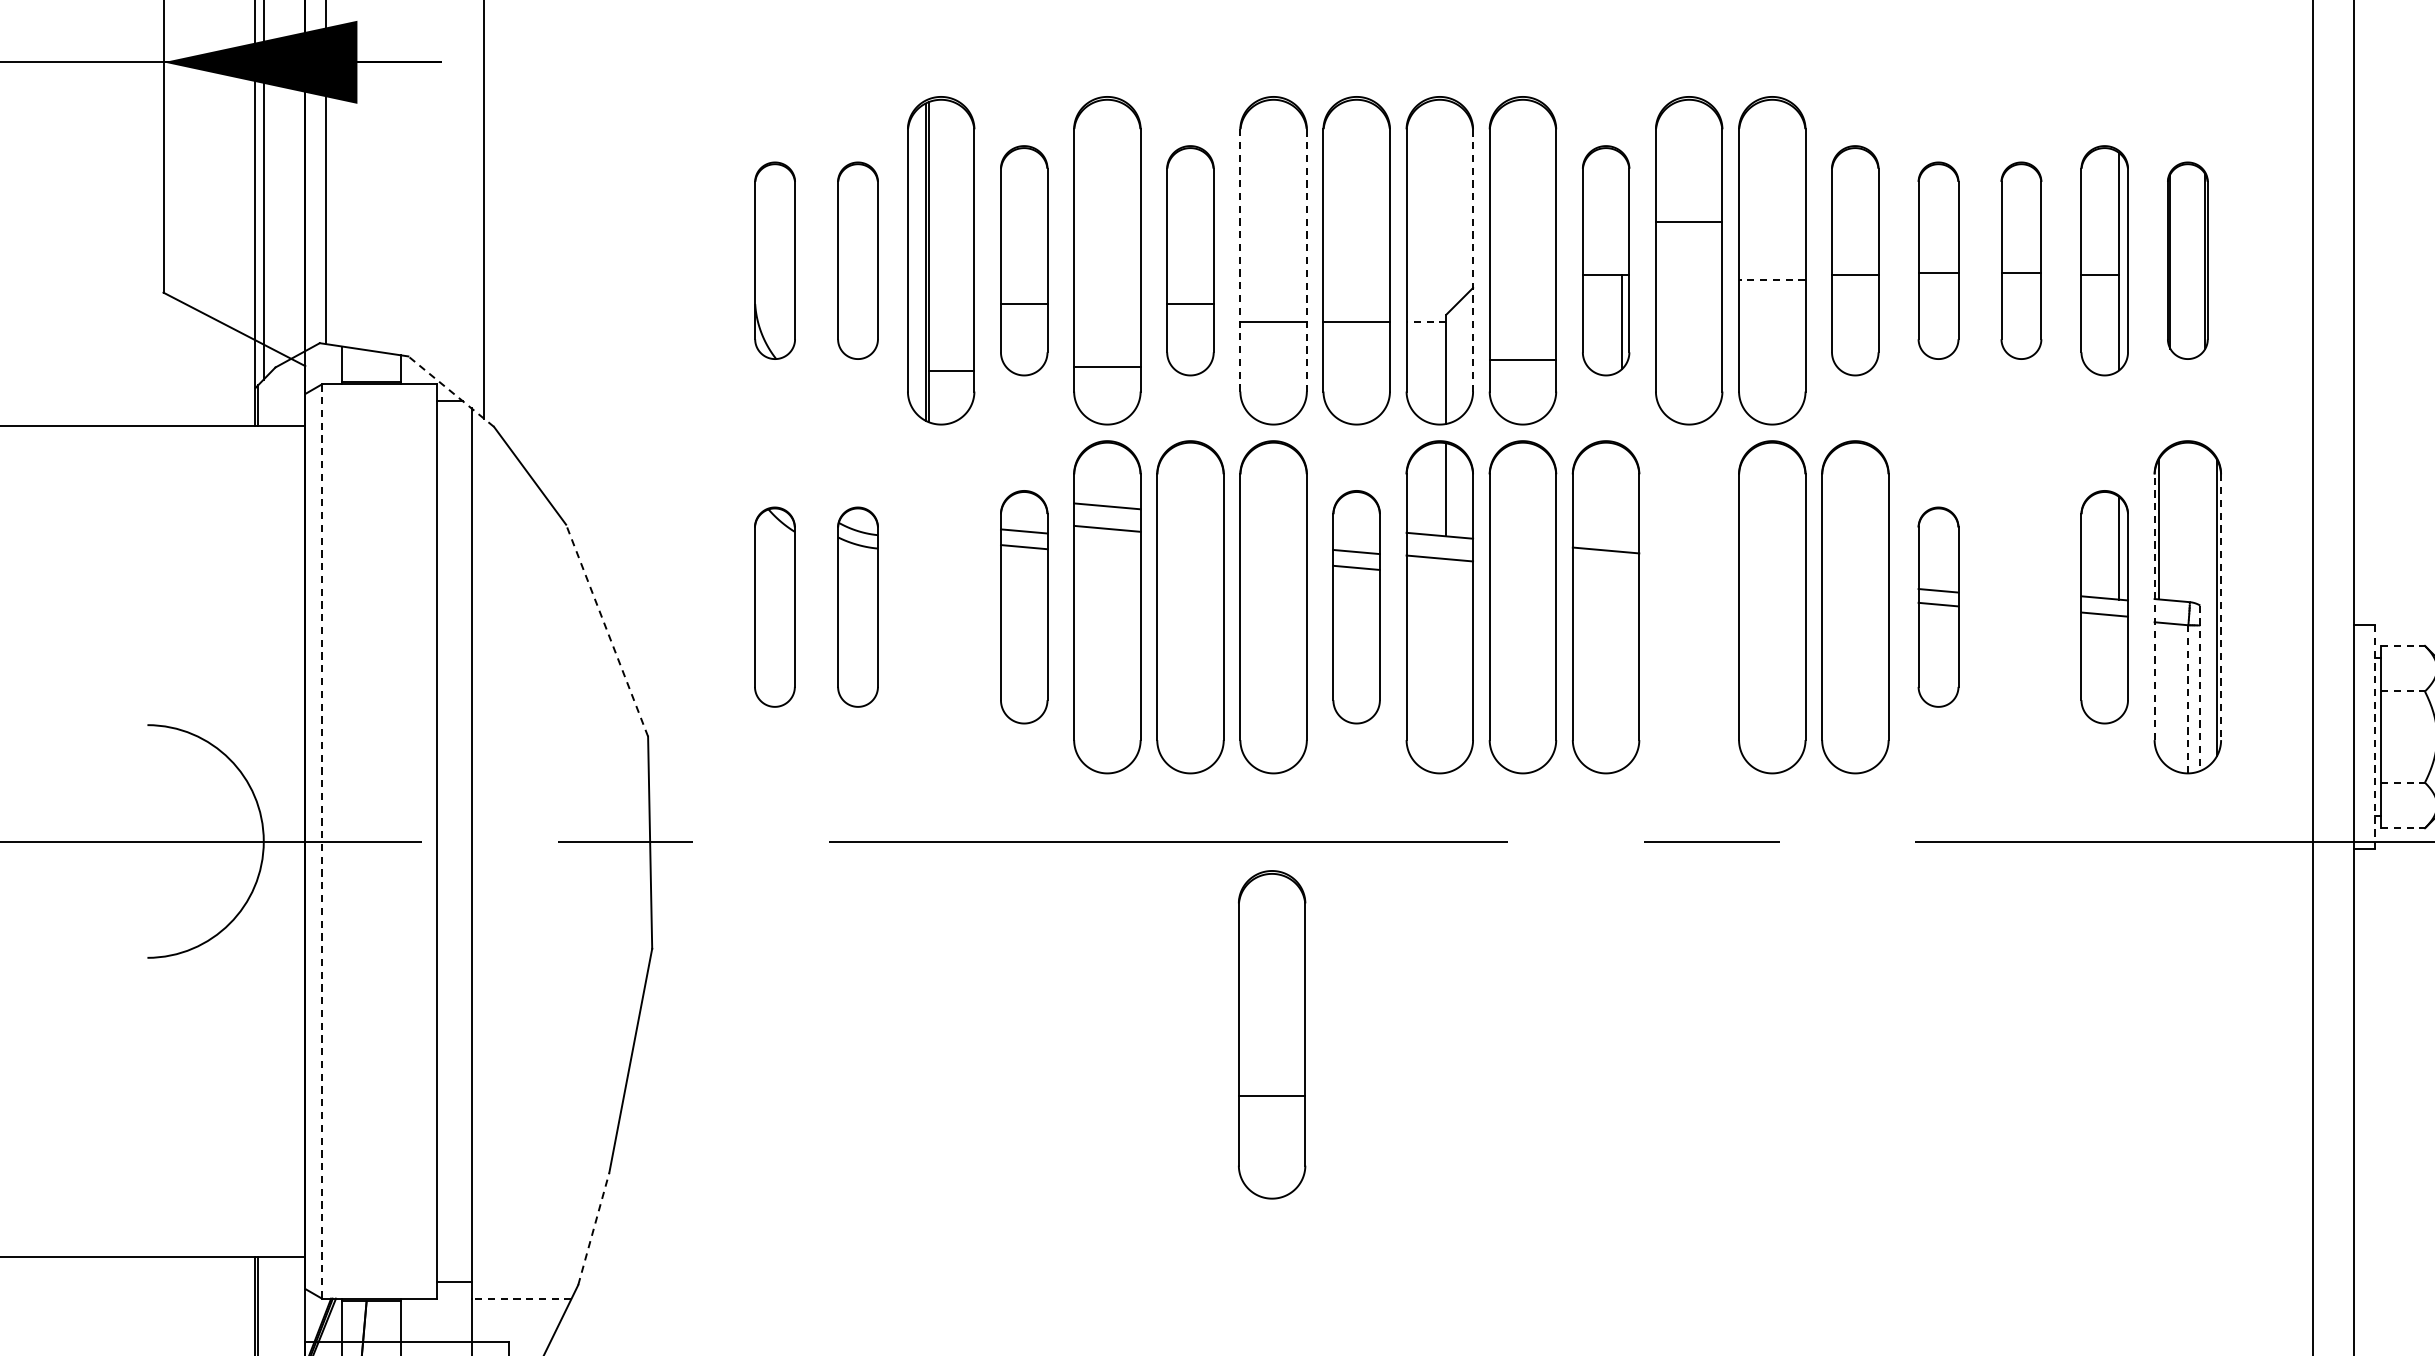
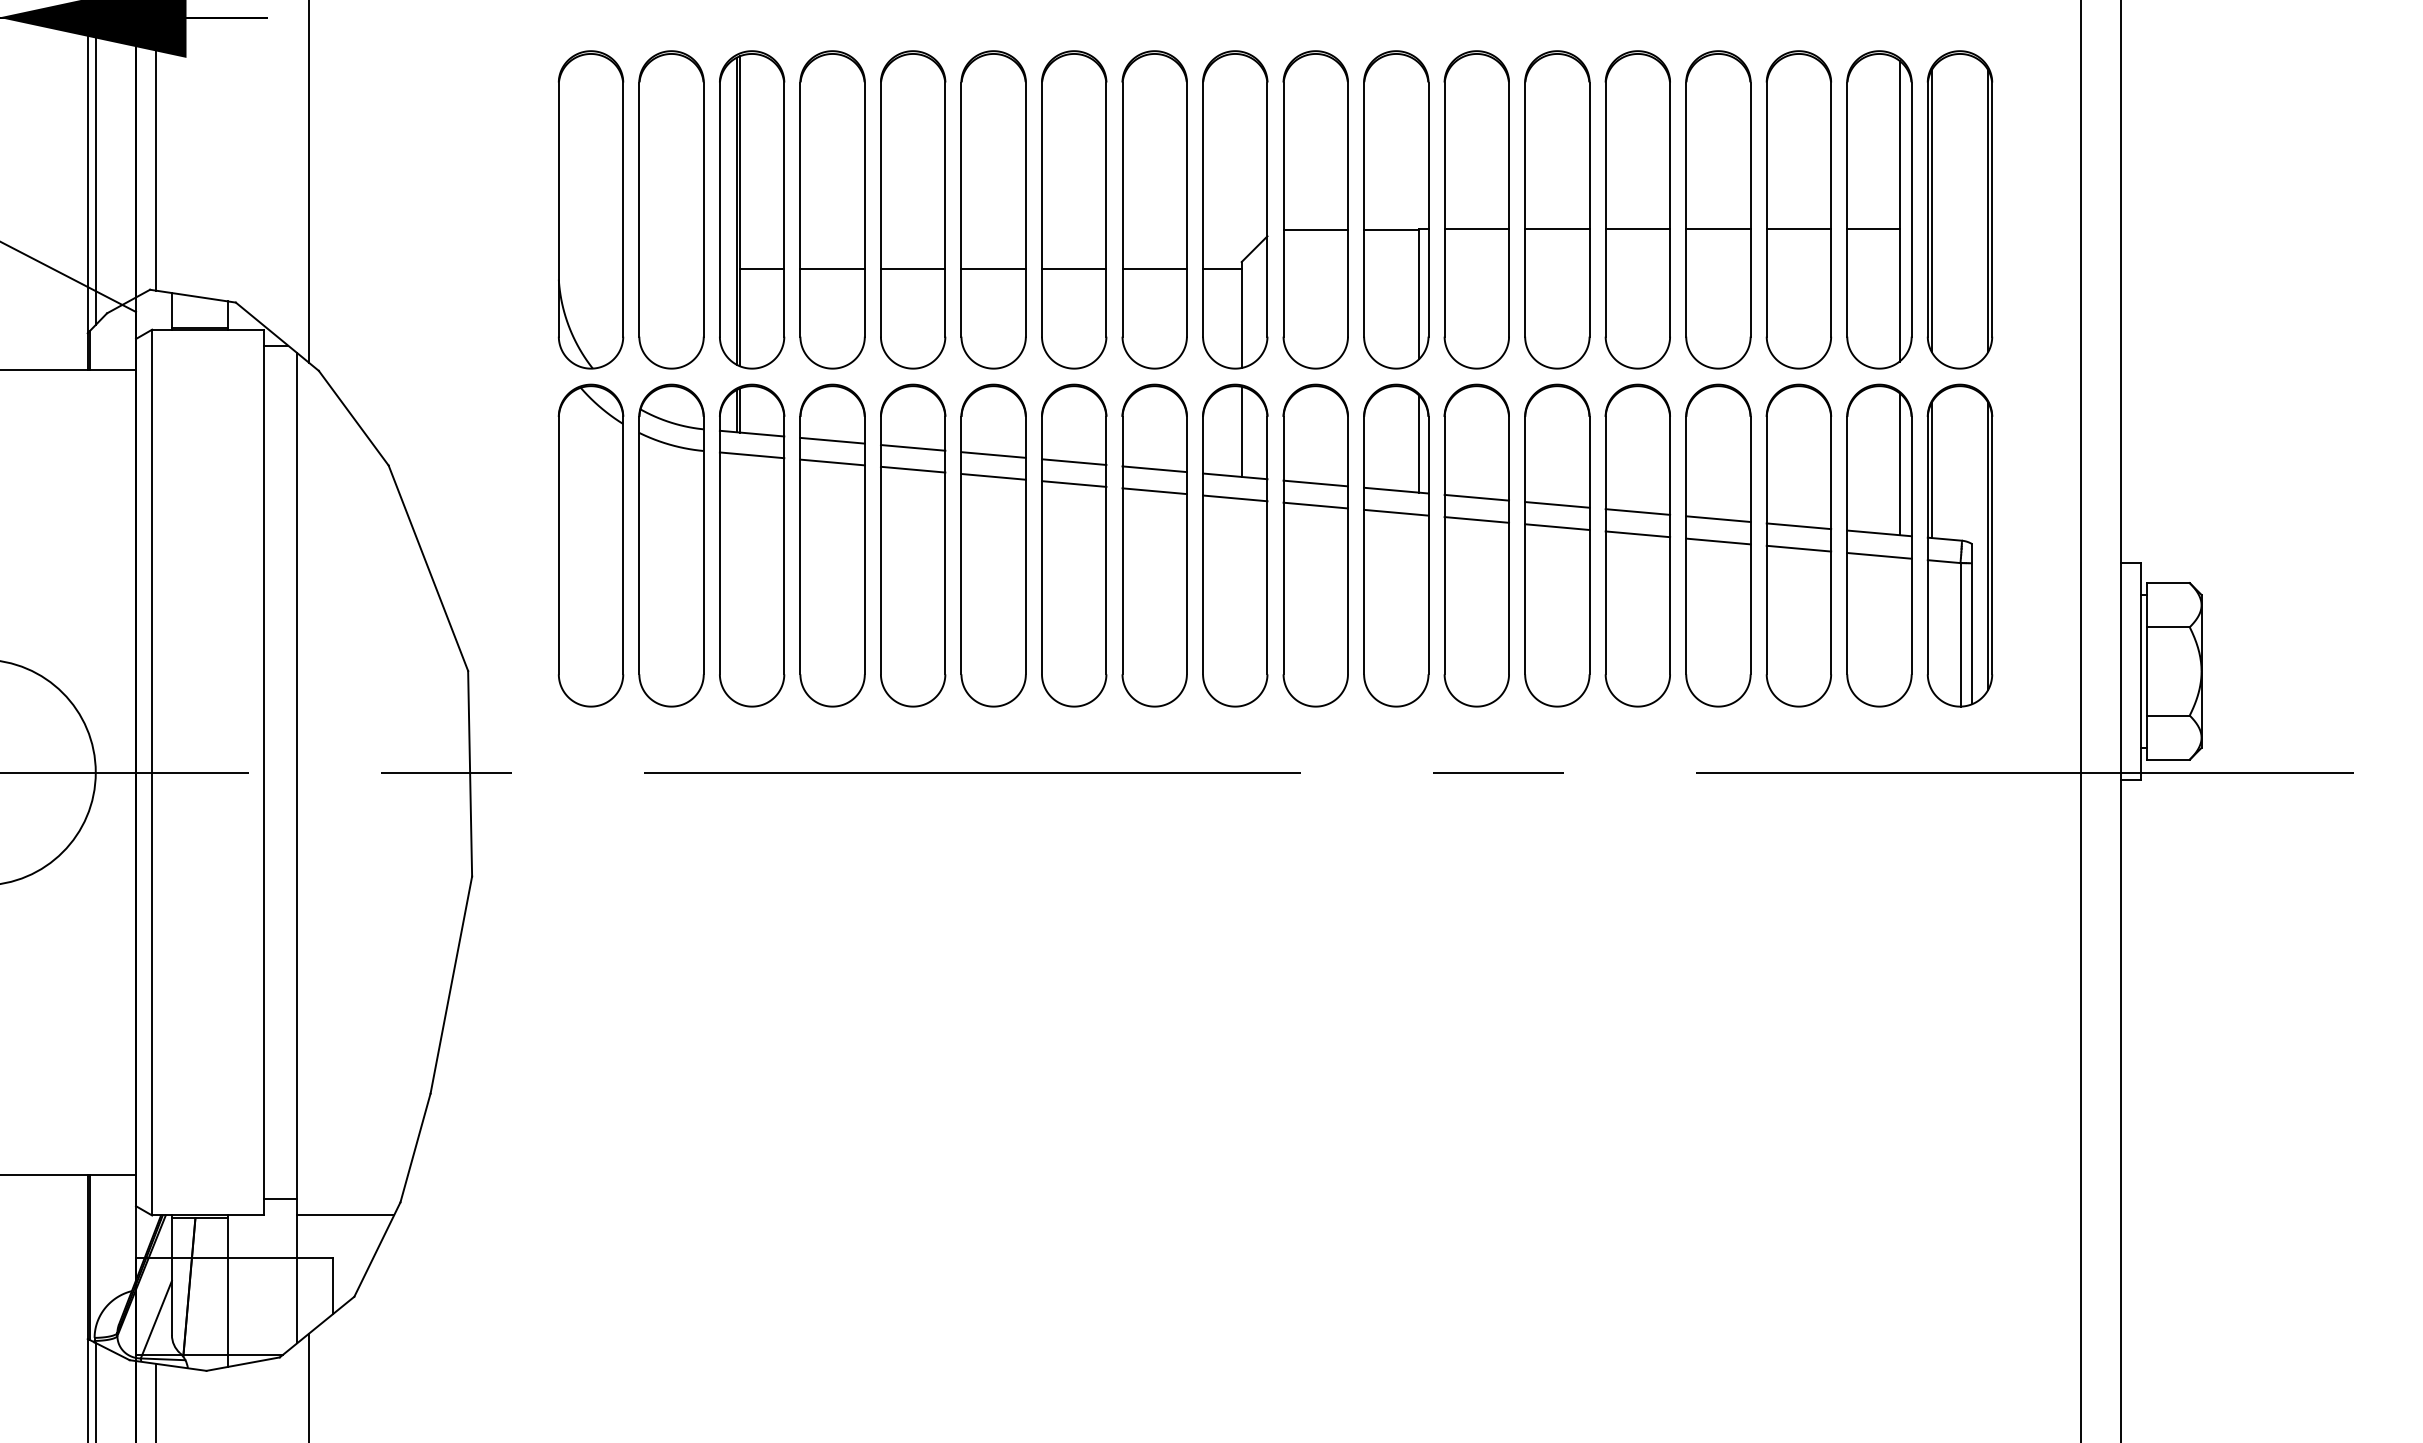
line: (1688, 222) -> (1476, 229), moved
part: (775, 260) -> (591, 209), size x1.67
part: (857, 260) -> (671, 209), size x1.67
part: (1024, 260) -> (832, 209), size x1.43
part: (1190, 260) -> (993, 209), size x1.43
line: (1239, 260) -> (1041, 209), dashed -> solid
part: (1606, 260) -> (1396, 209), size x1.43
part: (1854, 260) -> (1637, 209), size x1.43
part: (1938, 260) -> (1718, 209), size x1.67
part: (2021, 260) -> (1798, 209), size x1.67
part: (2104, 260) -> (1879, 209), size x1.43
part: (2187, 260) -> (1959, 209), size x1.67
line: (1306, 261) -> (1106, 210), dashed -> solid
line: (1473, 261) -> (1267, 210), dashed -> solid
line: (1771, 280) -> (1556, 229), dashed -> solid
line: (1425, 322) -> (1221, 269), dashed -> solid
line: (1522, 359) -> (1315, 229), moved
line: (1106, 367) -> (912, 269), moved
line: (951, 370) -> (762, 269), moved
line: (451, 391) -> (277, 336), dashed -> solid
line: (1628, 501) -> (1418, 443), added
line: (1190, 513) -> (993, 454), added
line: (1272, 520) -> (1073, 461), added
line: (1190, 535) -> (993, 476), added
line: (1272, 543) -> (1073, 483), added
line: (1522, 543) -> (1315, 483), added
line: (1772, 564) -> (1557, 504), added
line: (1522, 565) -> (1315, 505), added
line: (1854, 572) -> (1637, 511), added
line: (1606, 573) -> (1396, 512), added
line: (1772, 588) -> (1557, 527), added
line: (1854, 595) -> (1637, 534), added
part: (774, 607) -> (590, 545), size x1.67
part: (857, 607) -> (671, 545), size x1.67
part: (941, 607) -> (752, 545), added
part: (1024, 607) -> (832, 545), size x1.43
part: (1356, 607) -> (1154, 545), size x1.43
part: (1688, 607) -> (1476, 545), added
part: (1938, 607) -> (1718, 545), size x1.67
part: (2021, 607) -> (1798, 545), added
part: (2104, 607) -> (1879, 545), size x1.43
line: (2154, 607) -> (1927, 545), dashed -> solid
line: (2221, 607) -> (1992, 545), dashed -> solid
line: (607, 629) -> (428, 567), dashed -> solid
line: (2403, 646) -> (2168, 583), dashed -> solid
line: (2200, 688) -> (1972, 624), dashed -> solid
line: (2403, 691) -> (2168, 627), dashed -> solid
line: (2188, 698) -> (1960, 634), dashed -> solid
line: (2375, 737) -> (2141, 671), dashed -> solid
line: (2403, 782) -> (2168, 715), dashed -> solid
line: (2403, 827) -> (2168, 759), dashed -> solid
line: (322, 841) -> (152, 772), dashed -> solid
part: (1271, 1034) -> (1072, 959), removed
line: (593, 1228) -> (415, 1147), dashed -> solid
line: (521, 1298) -> (345, 1215), dashed -> solid

